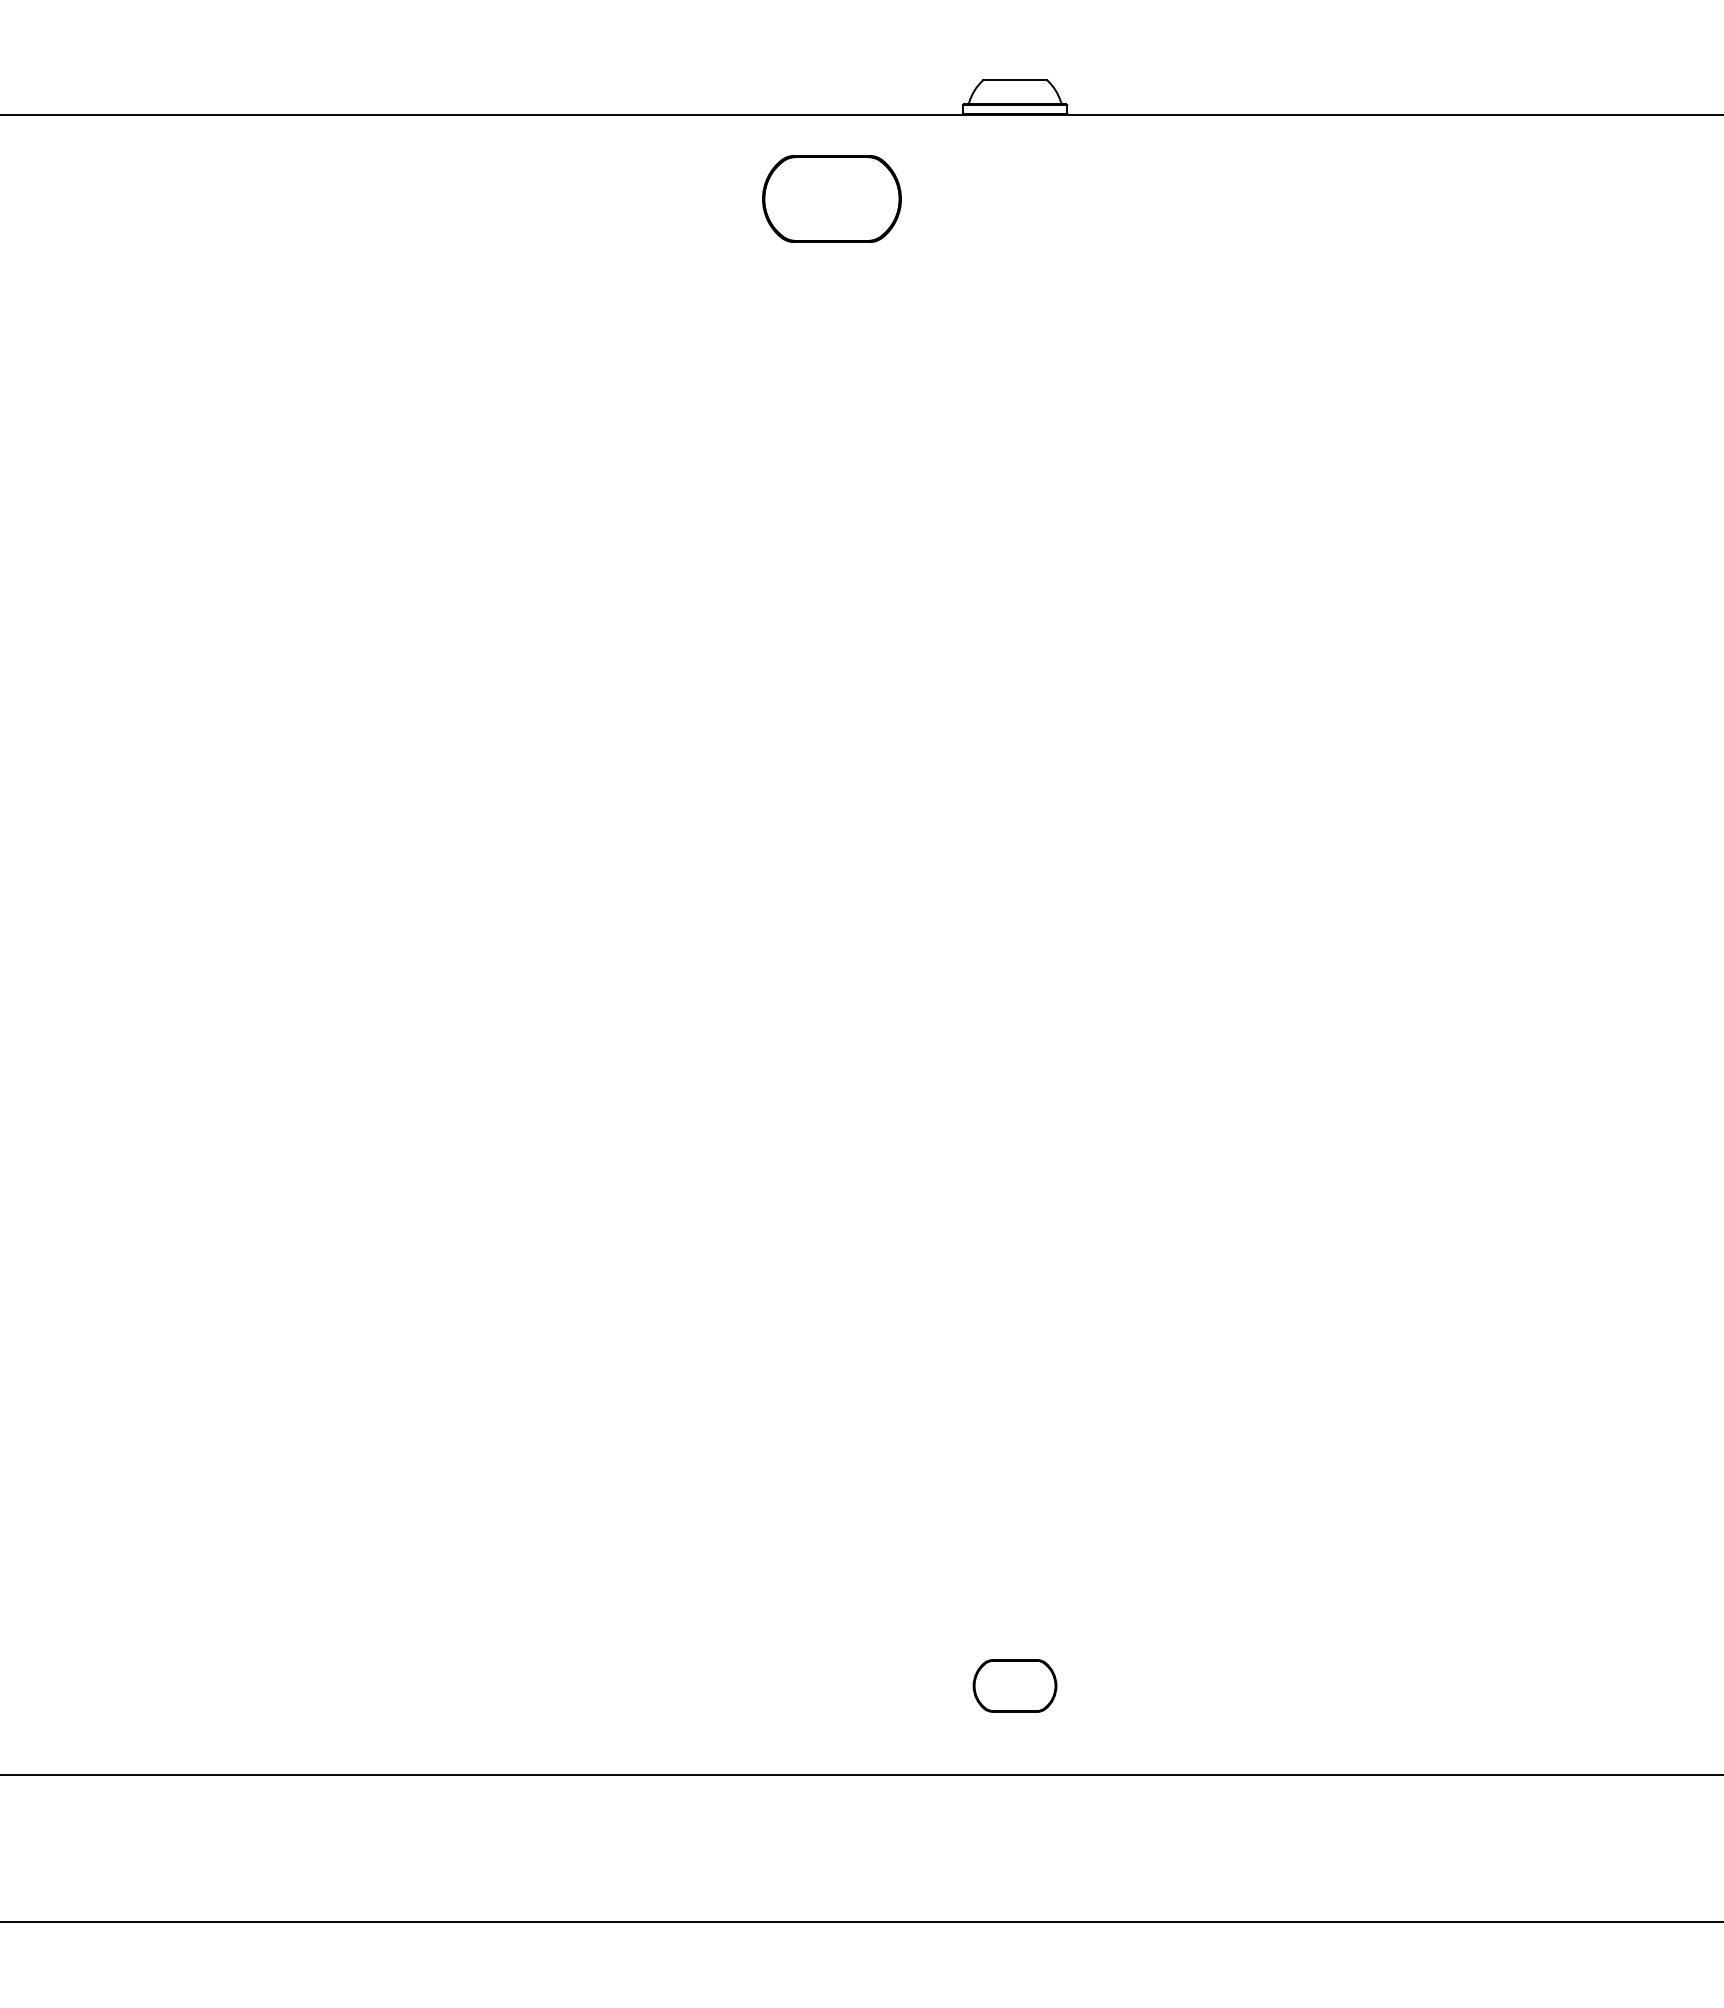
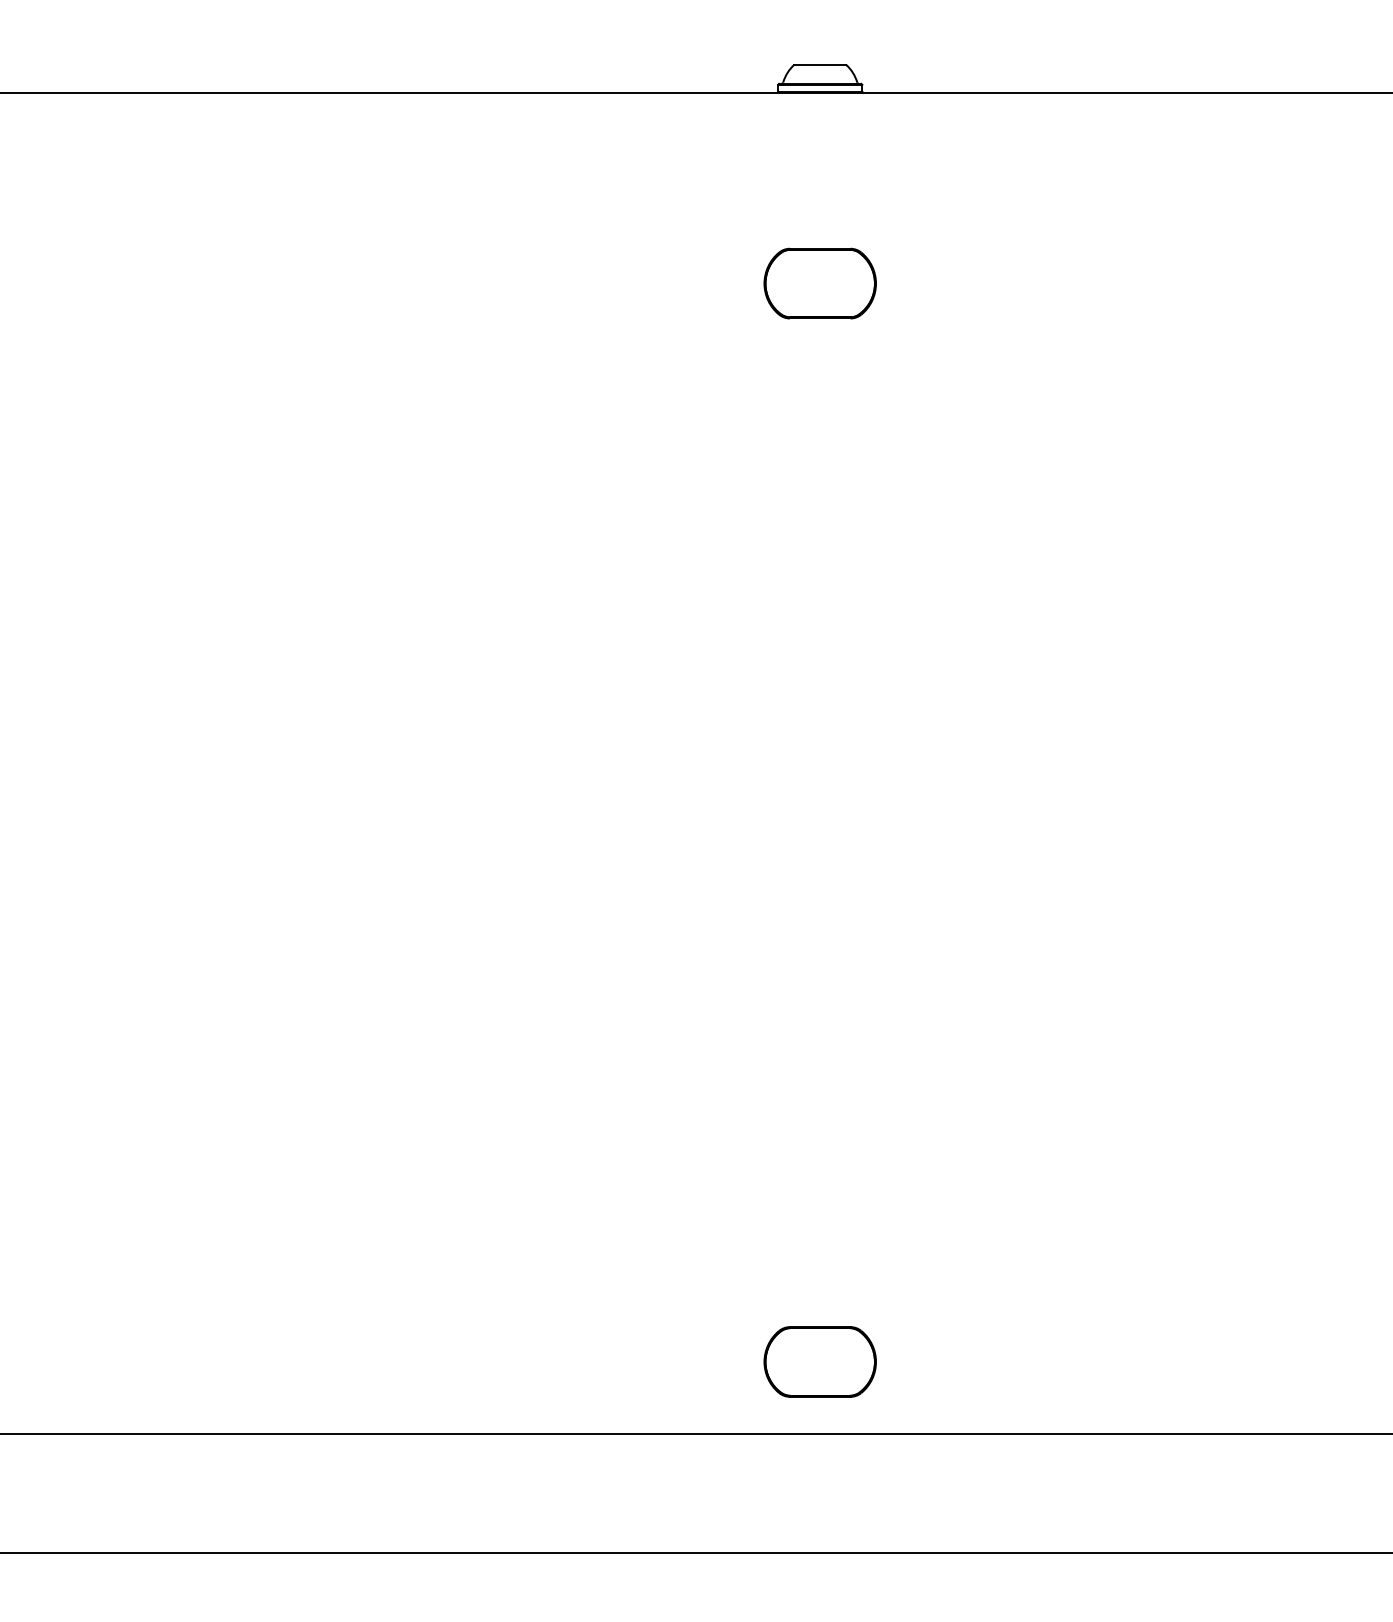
part: (831, 198) -> (819, 283), moved
part: (1014, 1685) -> (819, 1361), size x1.67

